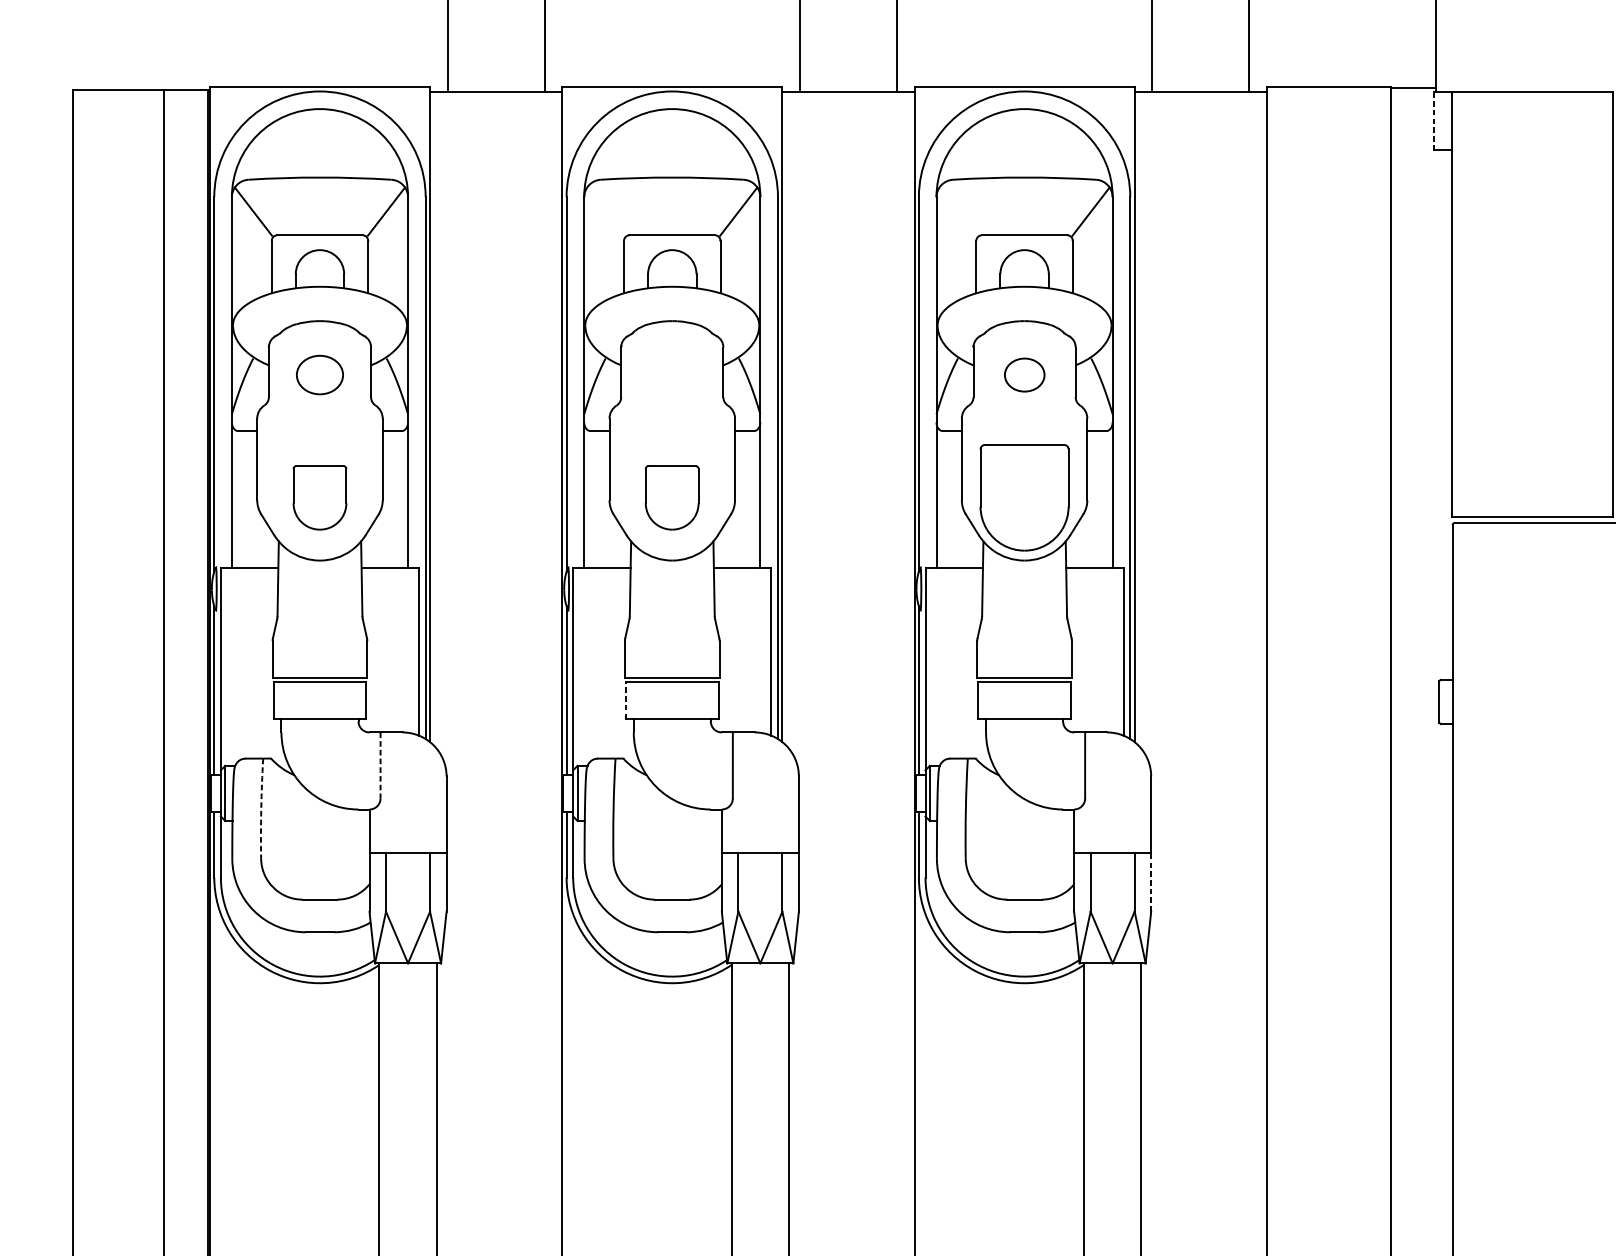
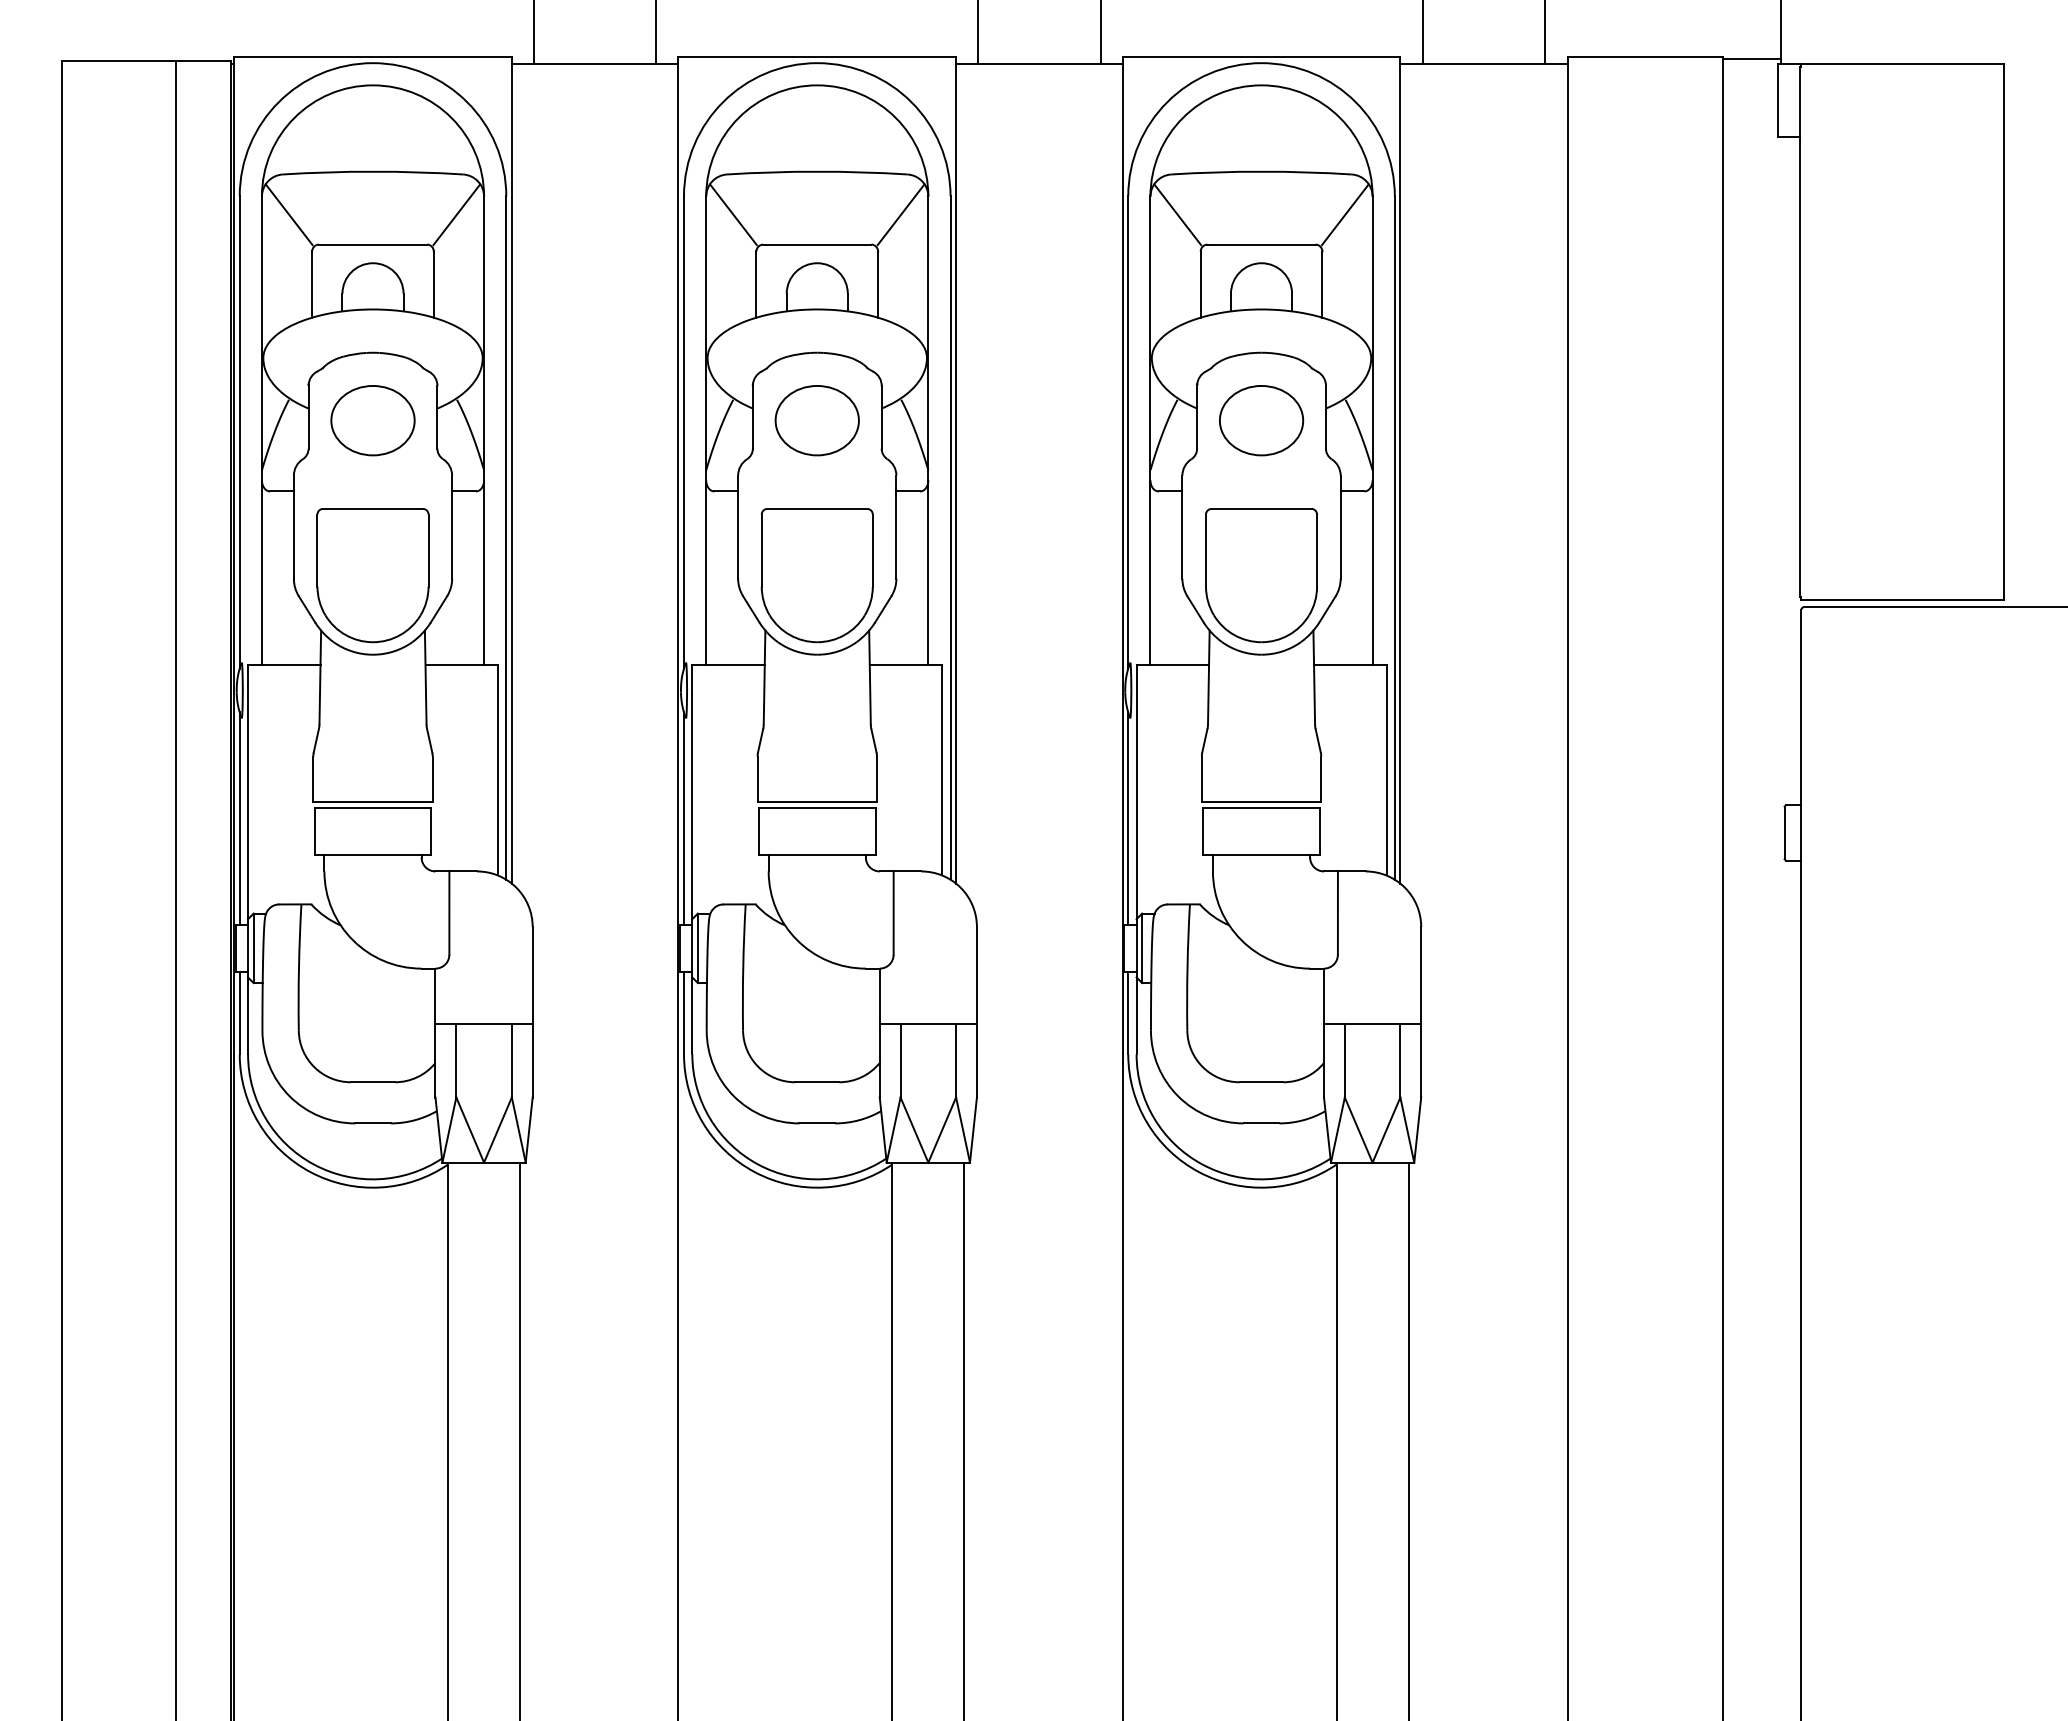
line: (1434, 121) -> (1778, 100), dashed -> solid
line: (605, 211) -> (732, 214), added
line: (957, 211) -> (1177, 214), added
part: (319, 374) -> (372, 420), size x1.43
part: (671, 374) -> (816, 420), added
part: (1024, 374) -> (1261, 420), size x1.67
part: (319, 497) -> (372, 575), size x1.67
part: (671, 497) -> (816, 575), size x1.67
line: (625, 700) -> (758, 831), dashed -> solid
line: (380, 765) -> (449, 913), dashed -> solid
arc: (260, 808) -> (298, 967), dashed -> solid
line: (1151, 882) -> (1421, 1060), dashed -> solid

